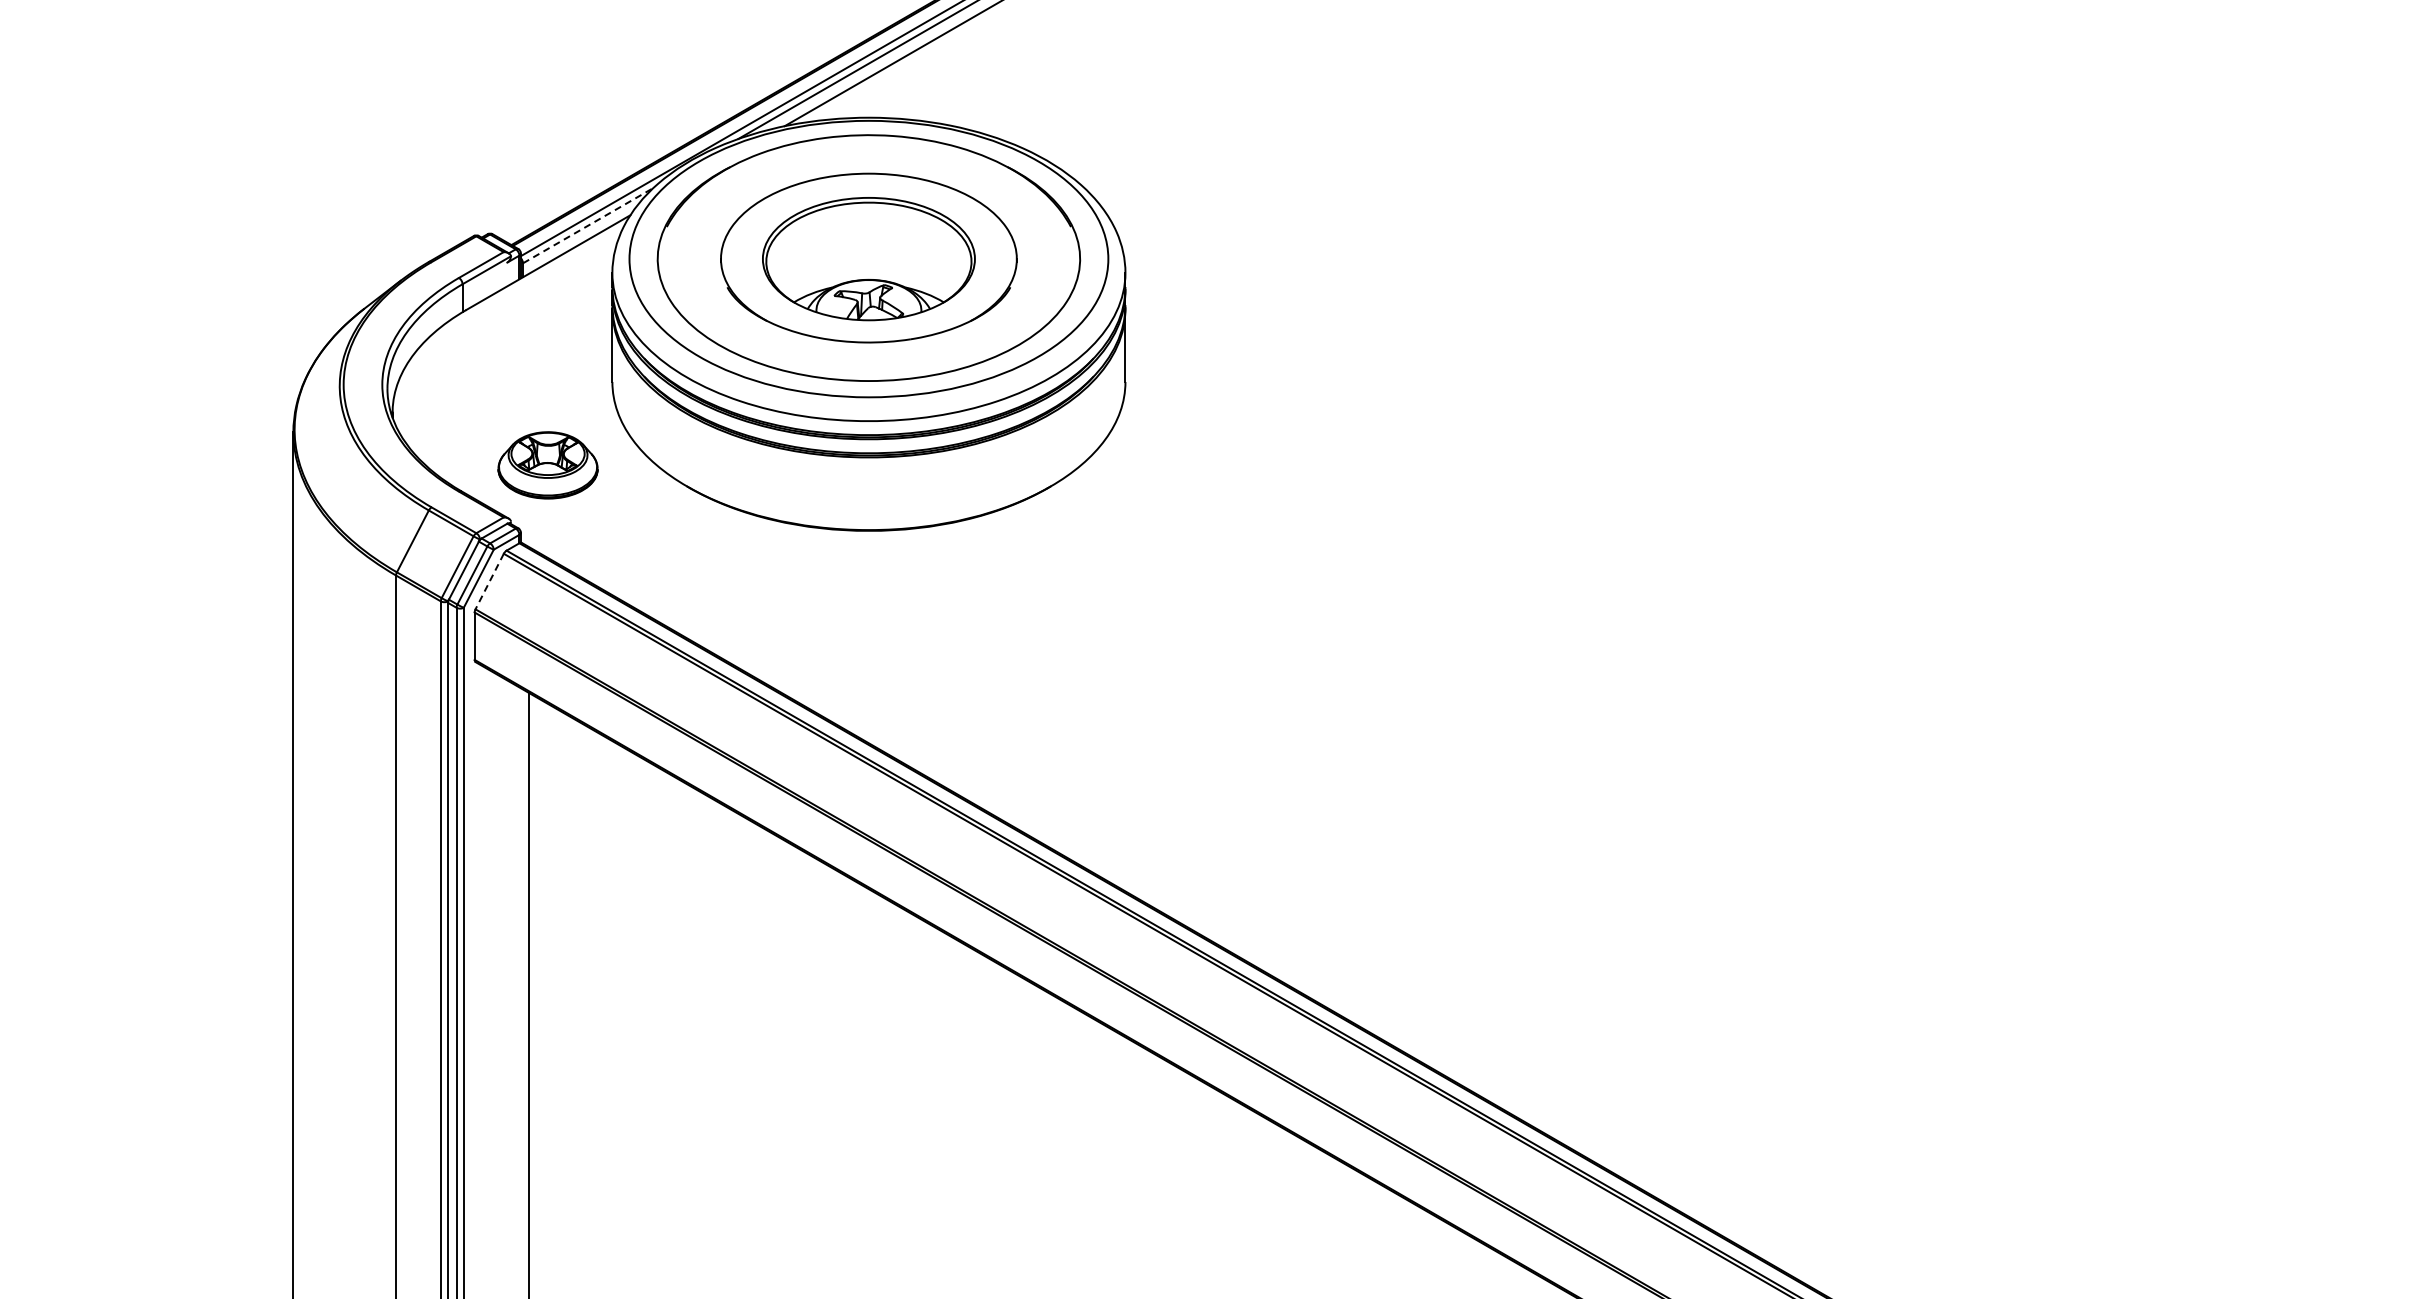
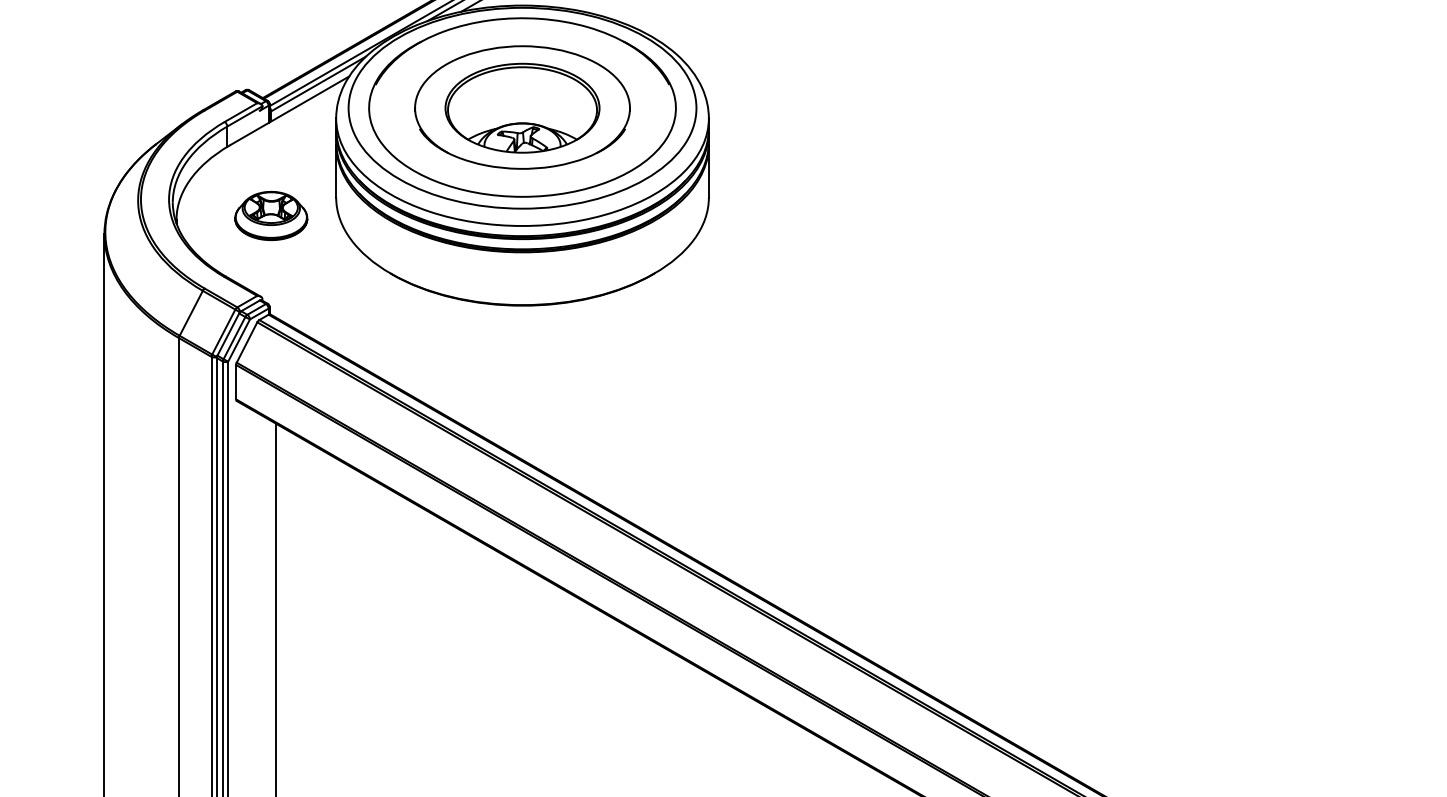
line: (588, 225) -> (318, 83), dashed -> solid
part: (547, 465) -> (270, 216), moved
line: (489, 582) -> (246, 343), dashed -> solid

